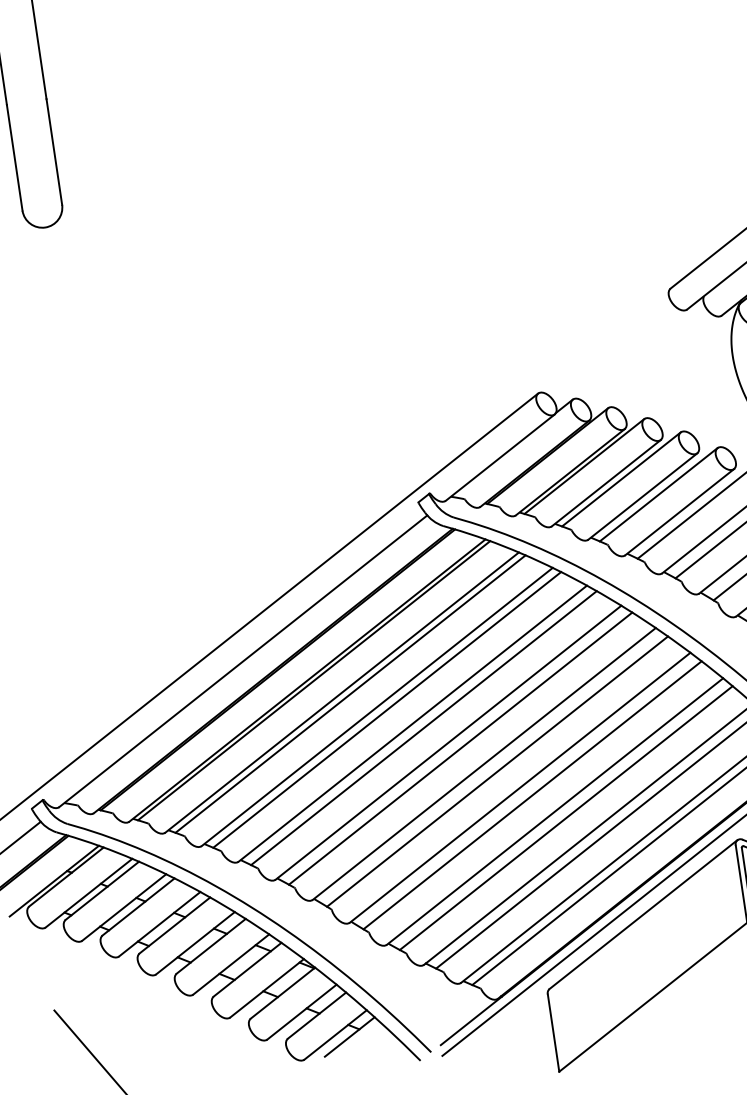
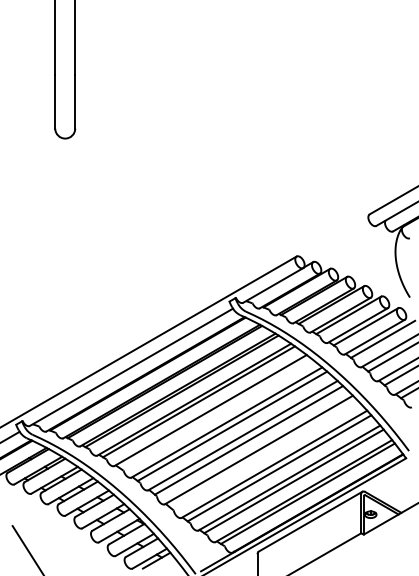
line: (423, 728) -> (215, 413), removed
line: (532, 795) -> (264, 454), removed

